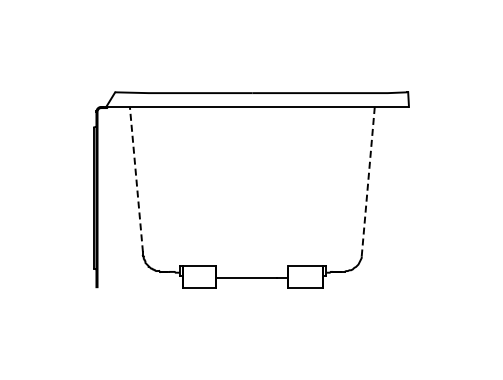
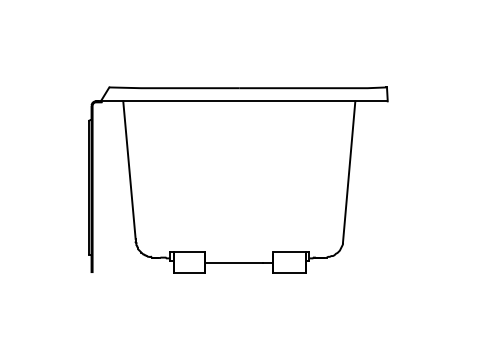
line: (136, 179) -> (129, 170), dashed -> solid
line: (368, 181) -> (349, 171), dashed -> solid

